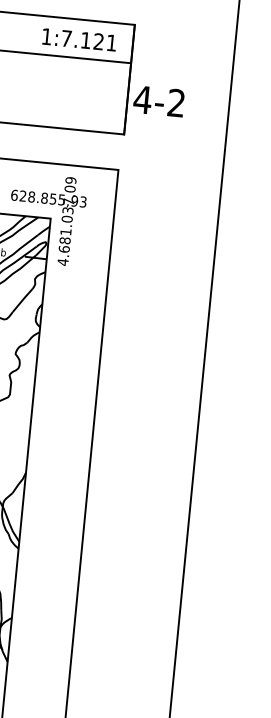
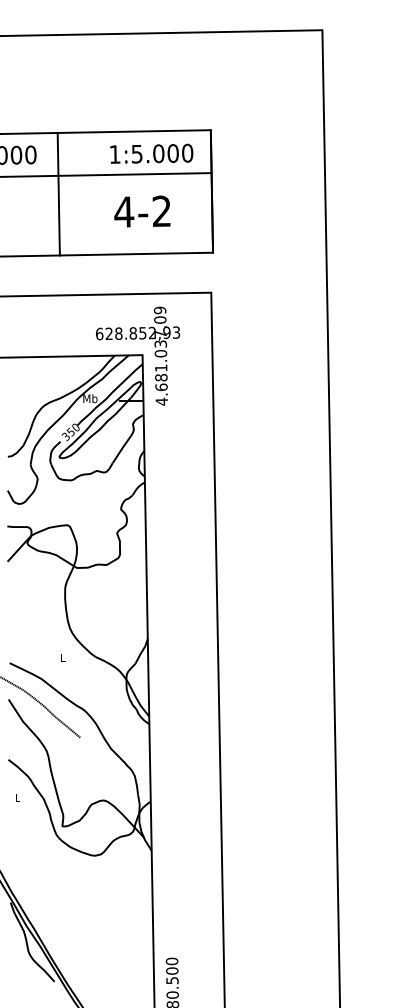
text: (89, 40) -> (162, 153), 1:7.121 -> 1:5.000
text: (159, 101) -> (142, 211), moved
text: (60, 199) -> (151, 332), 628.855,93 -> 628.852,93

